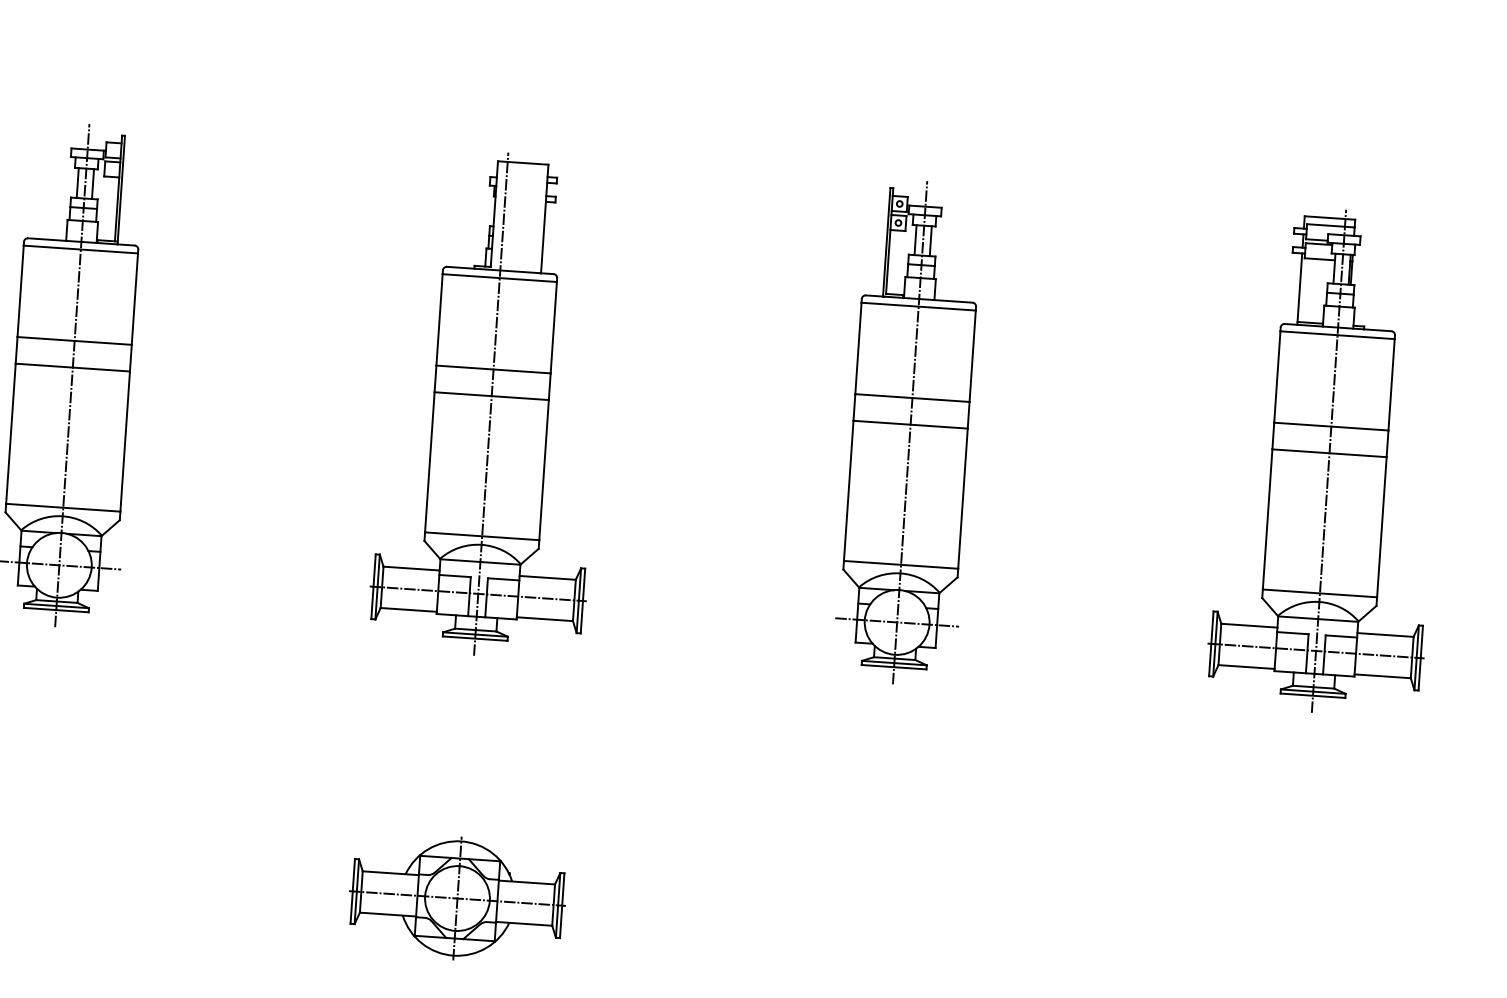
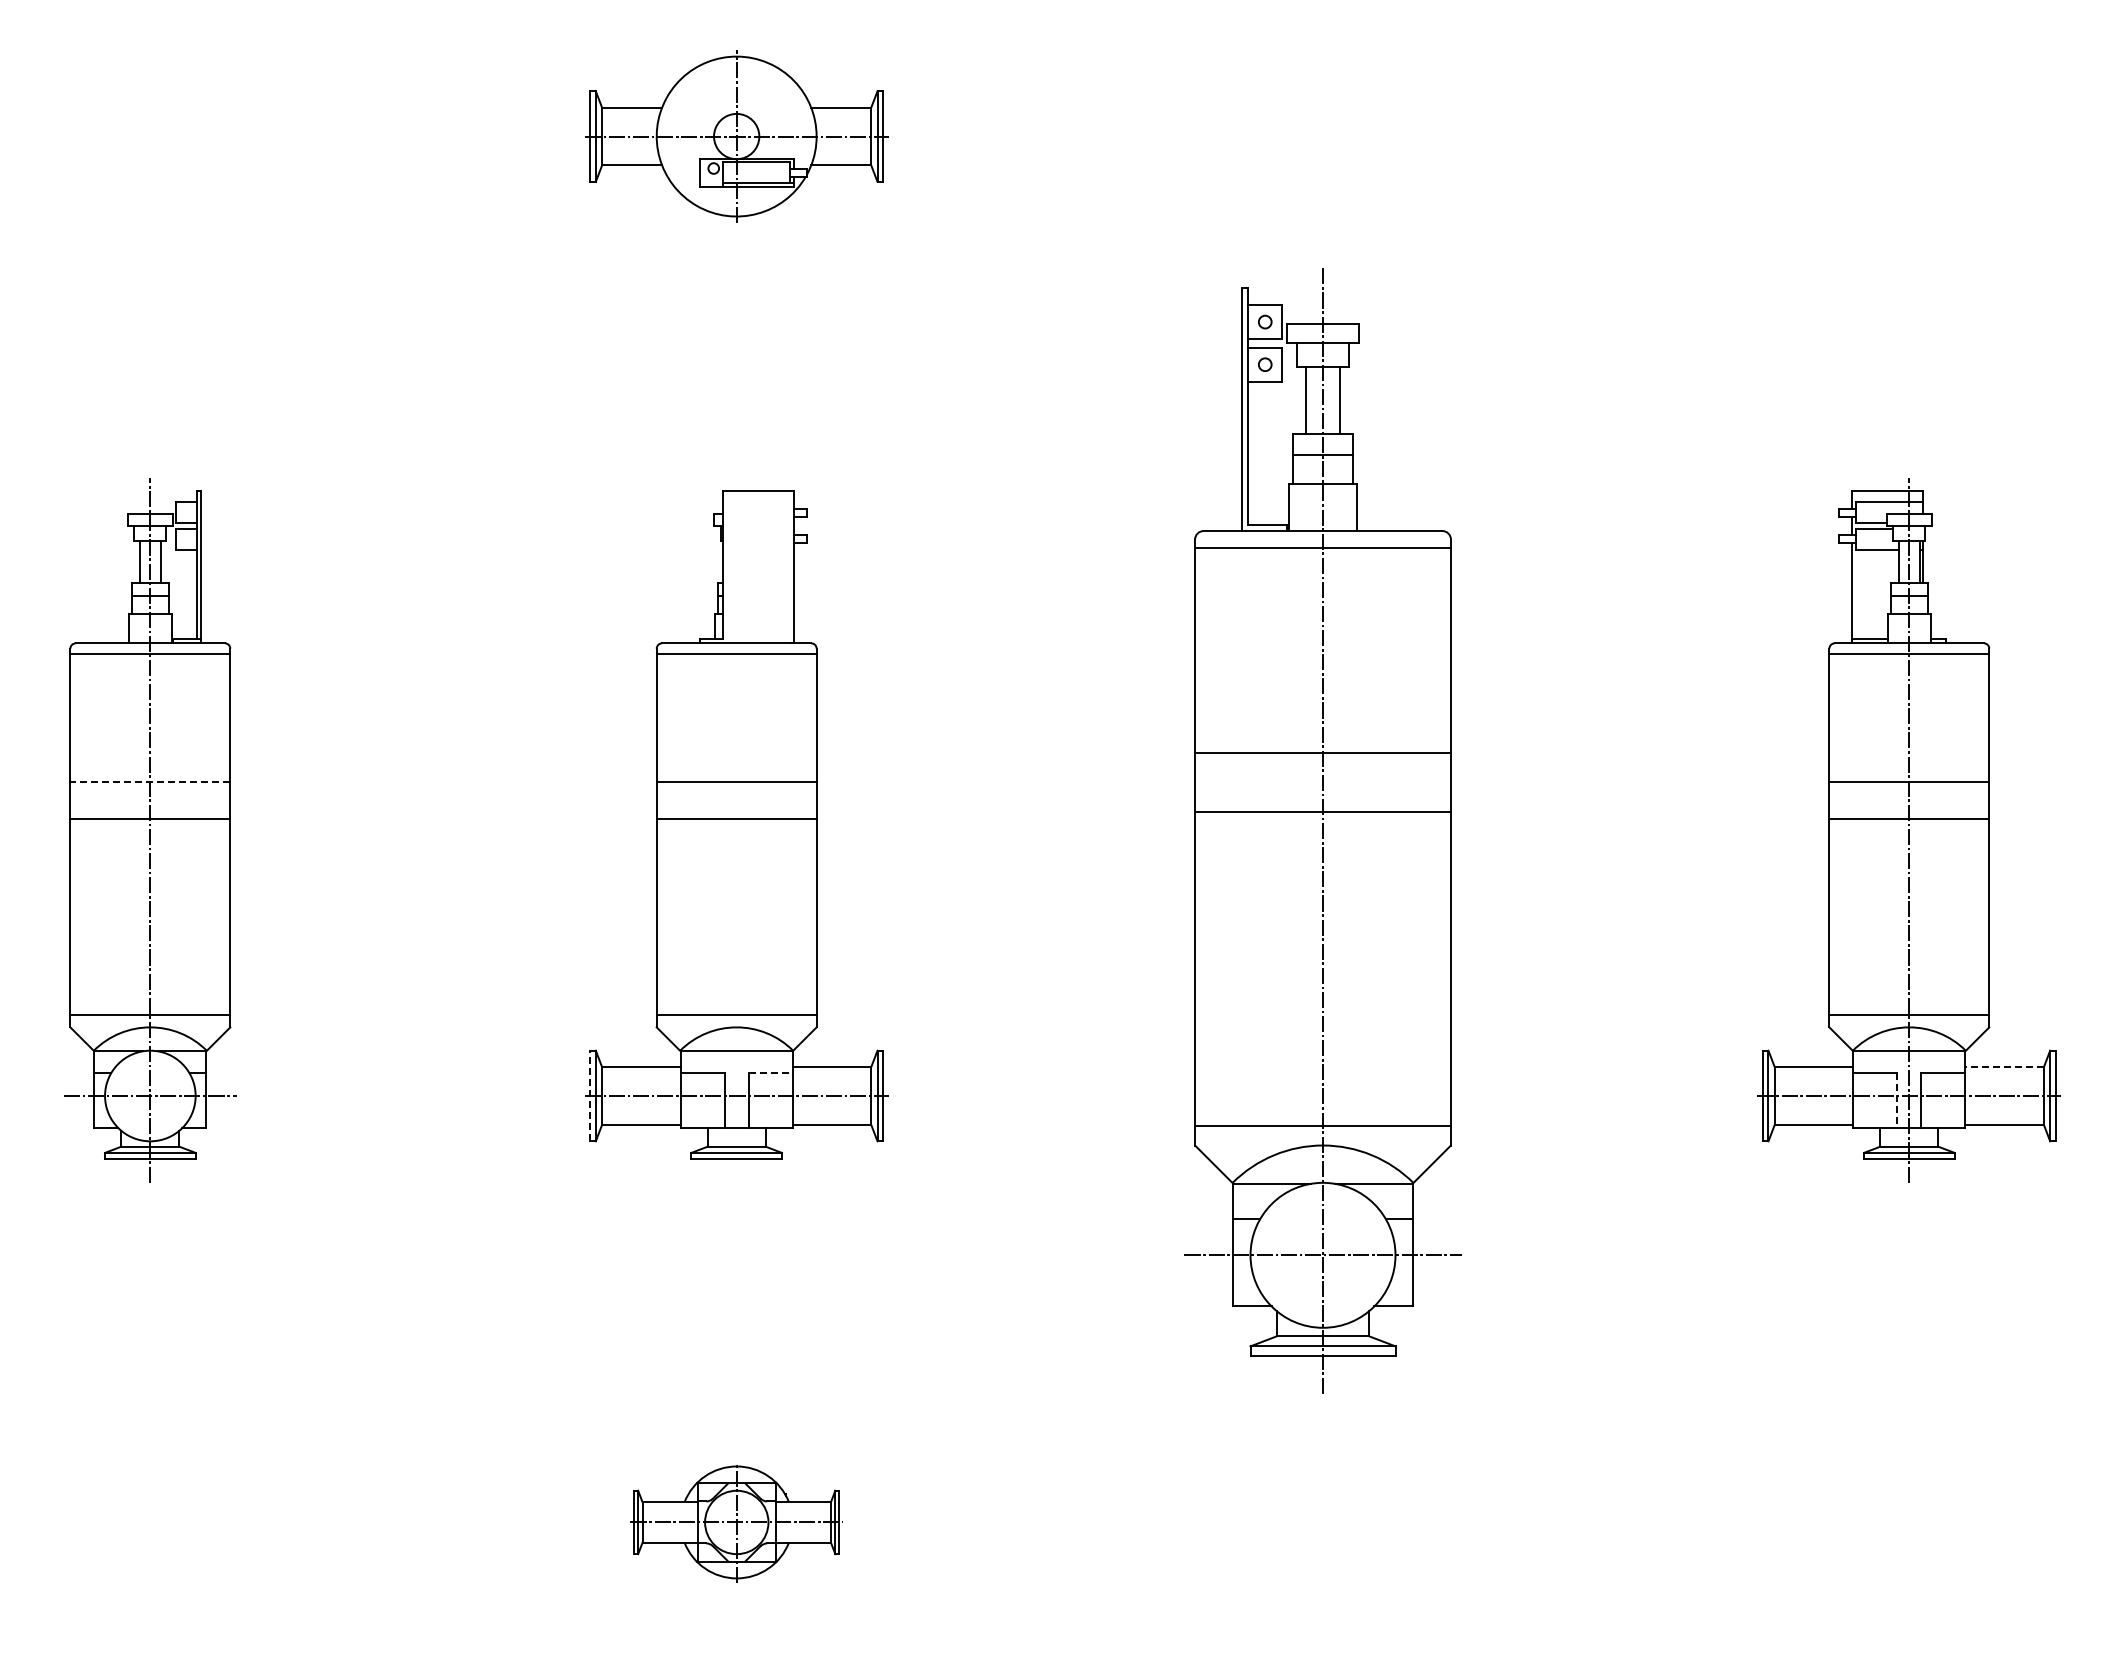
line: (74, 340) -> (150, 781), solid -> dashed
line: (491, 404) -> (736, 830), removed
part: (909, 432) -> (1322, 830), size x1.6
line: (503, 579) -> (770, 1073), solid -> dashed
line: (373, 586) -> (590, 1095), solid -> dashed
line: (1385, 635) -> (2004, 1067), solid -> dashed
line: (1307, 654) -> (1897, 1101), solid -> dashed
part: (457, 898) -> (736, 1522), size x0.7

